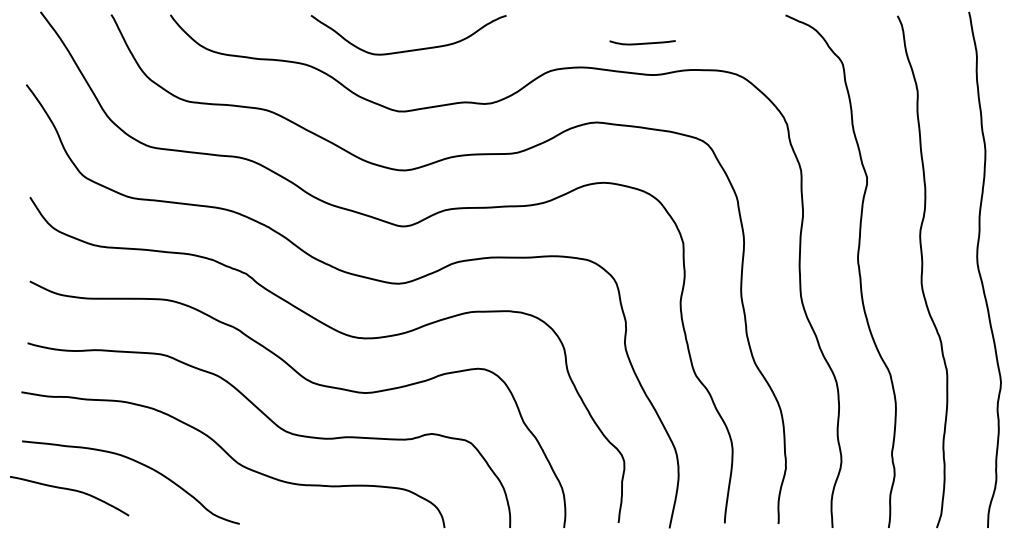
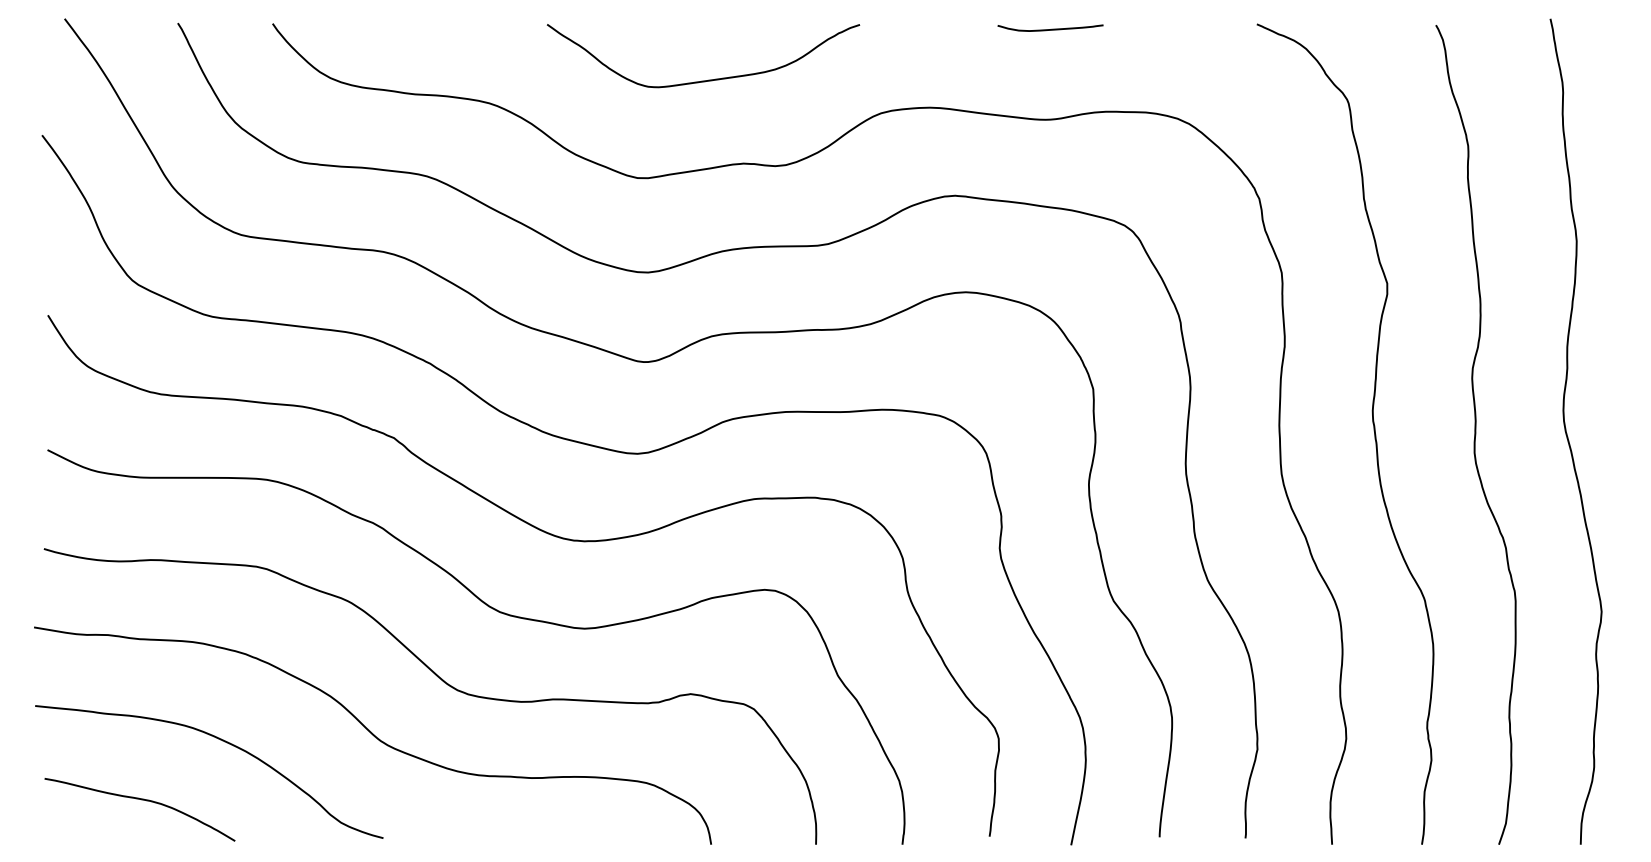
curve: (642, 42) -> (1050, 27), moved
curve: (410, 49) -> (706, 78), moved
curve: (69, 490) -> (139, 800), moved

